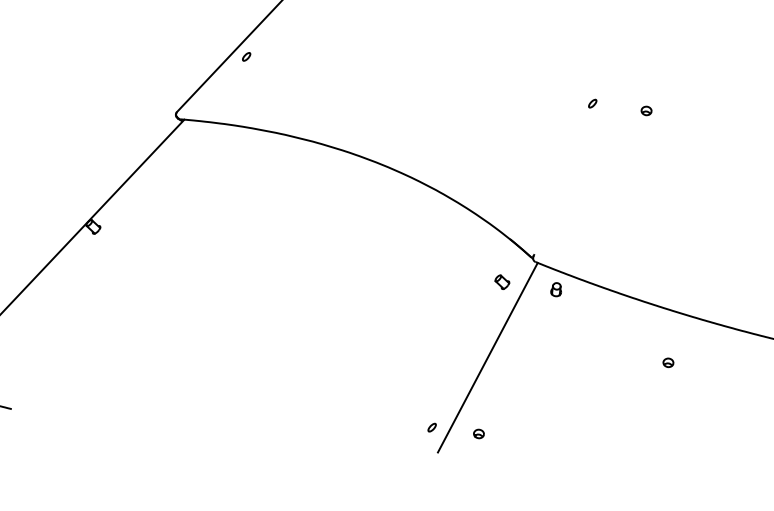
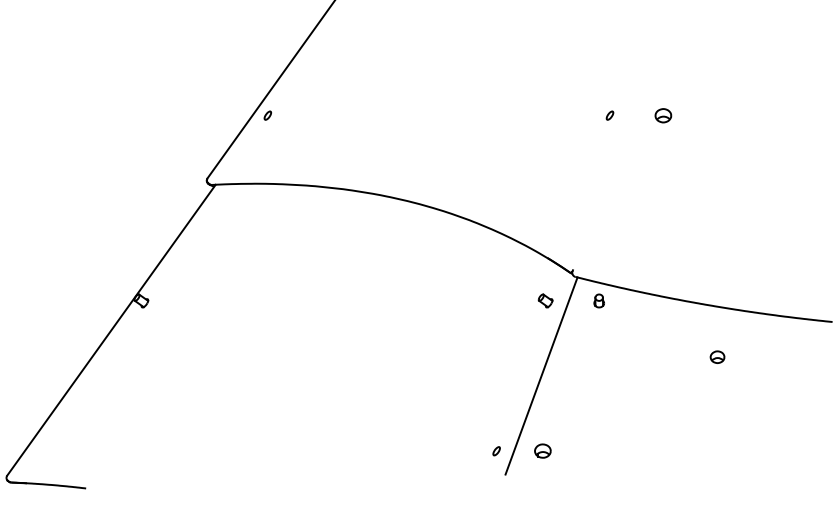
part: (645, 110) -> (662, 115), size x1.6
part: (668, 363) -> (717, 357), size x1.4
part: (478, 434) -> (542, 451), size x1.6

